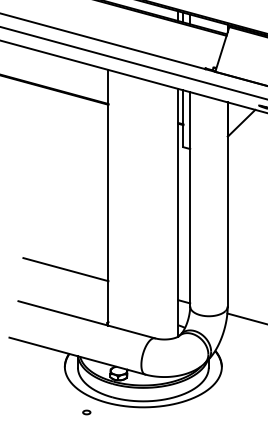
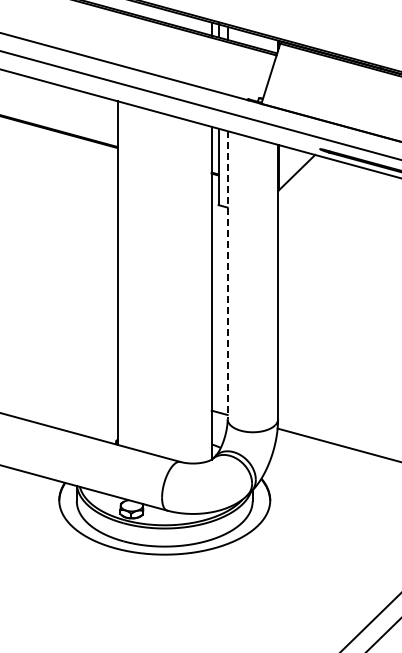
line: (190, 199) -> (227, 275), solid -> dashed
line: (65, 269) -> (60, 369), removed
part: (86, 412) -> (88, 561), removed

